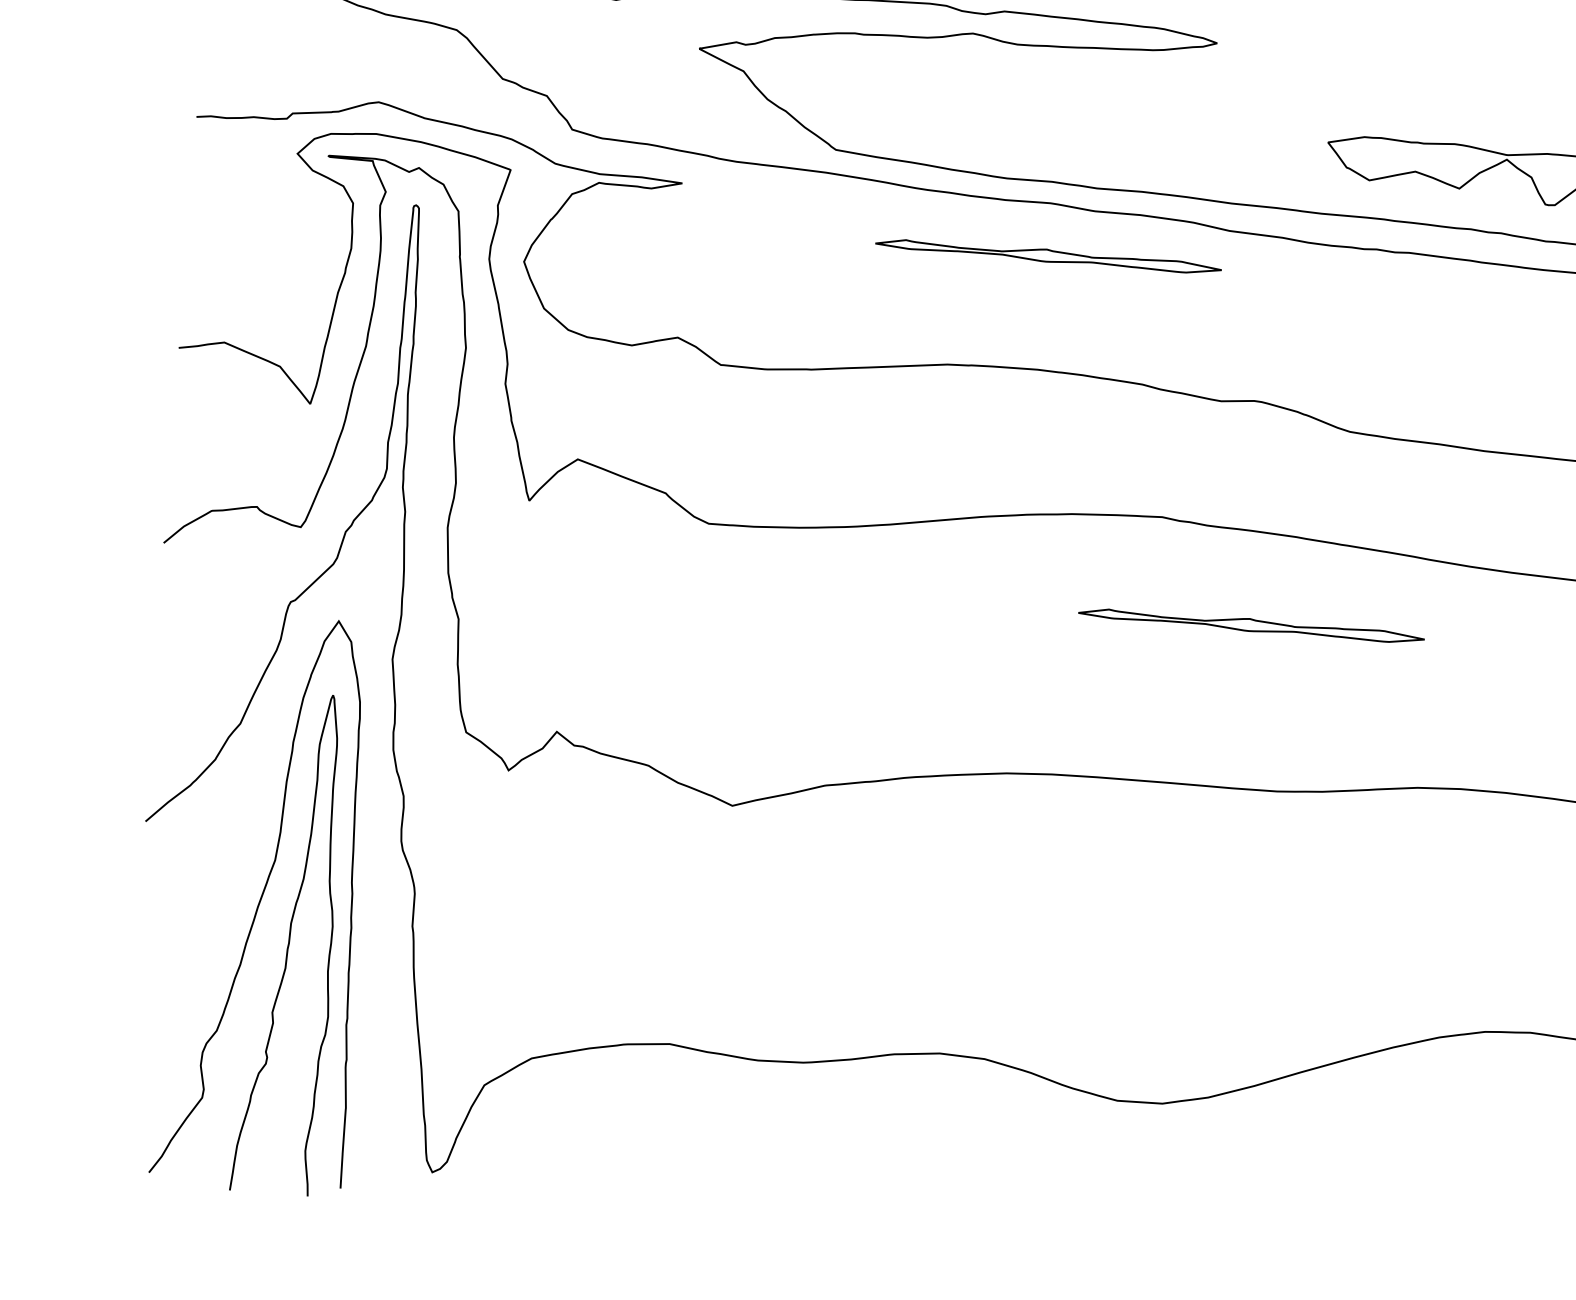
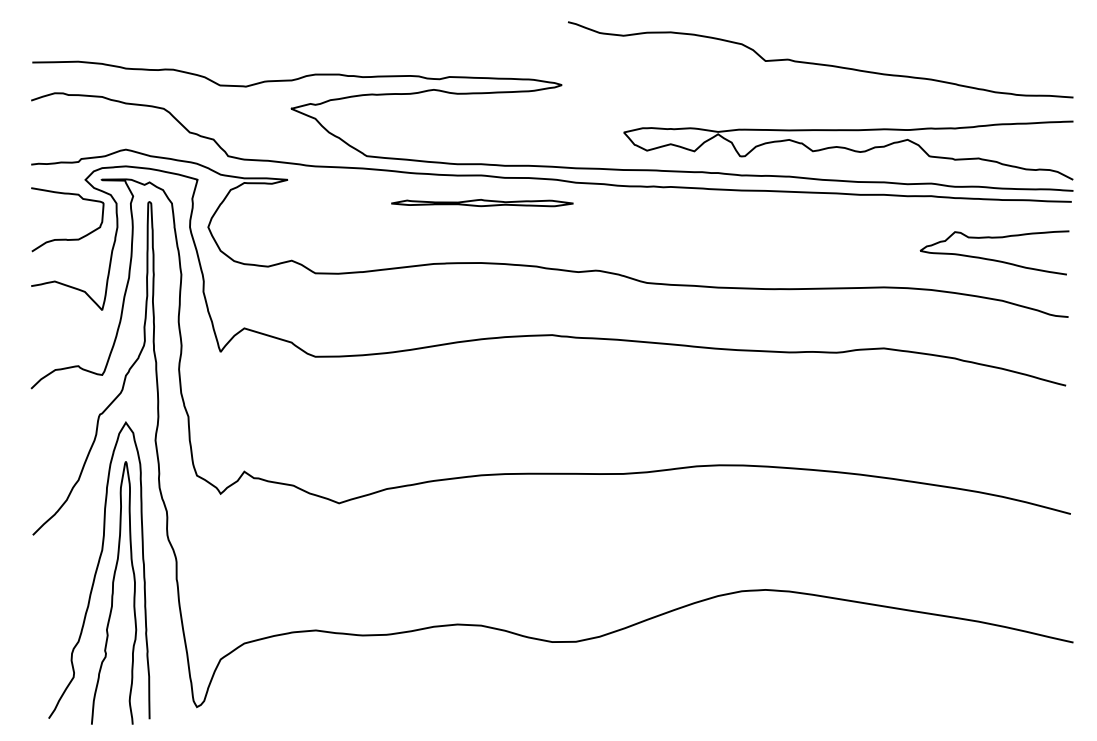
curve: (252, 262) -> (66, 238), added
part: (1251, 626) -> (603, 388), removed

